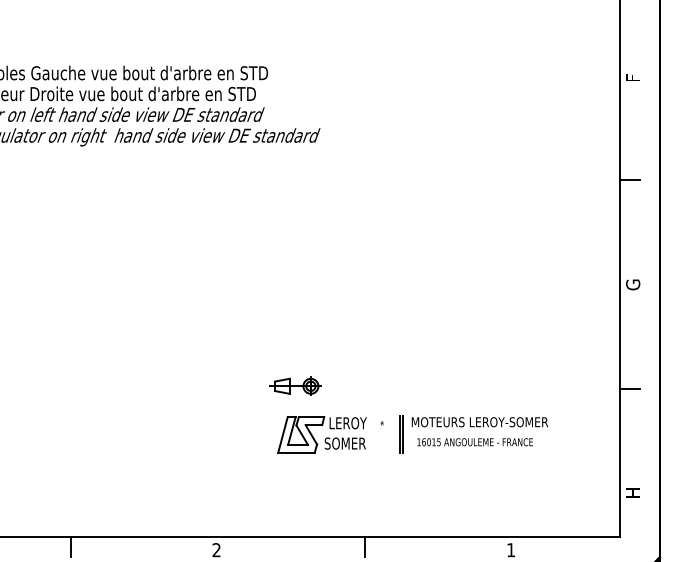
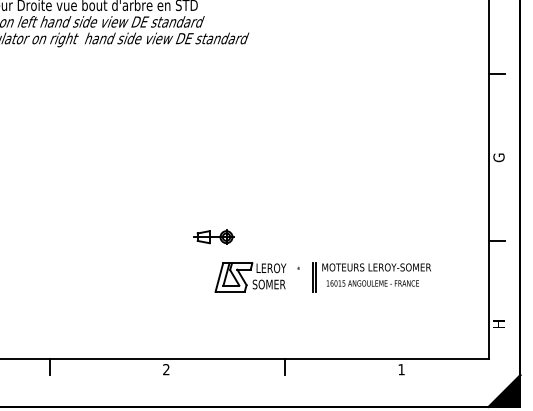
part: (295, 385) -> (214, 236), moved

